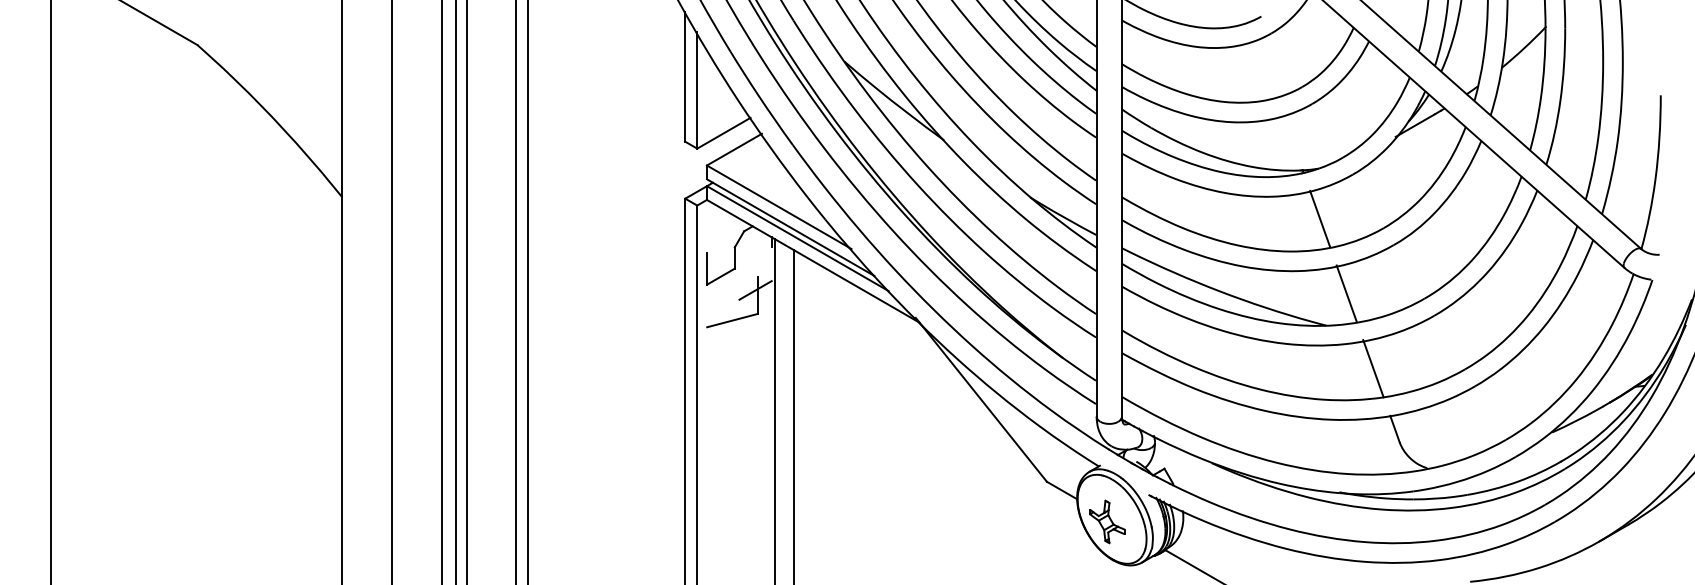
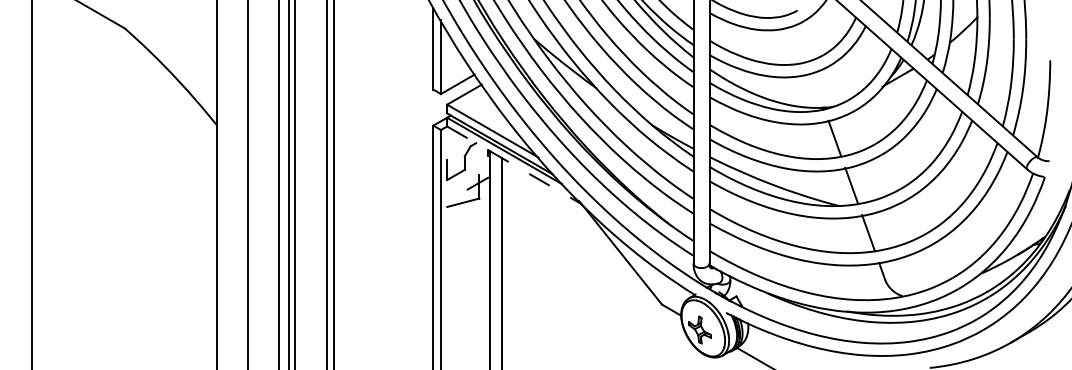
line: (813, 261) -> (514, 165), solid -> dashed

